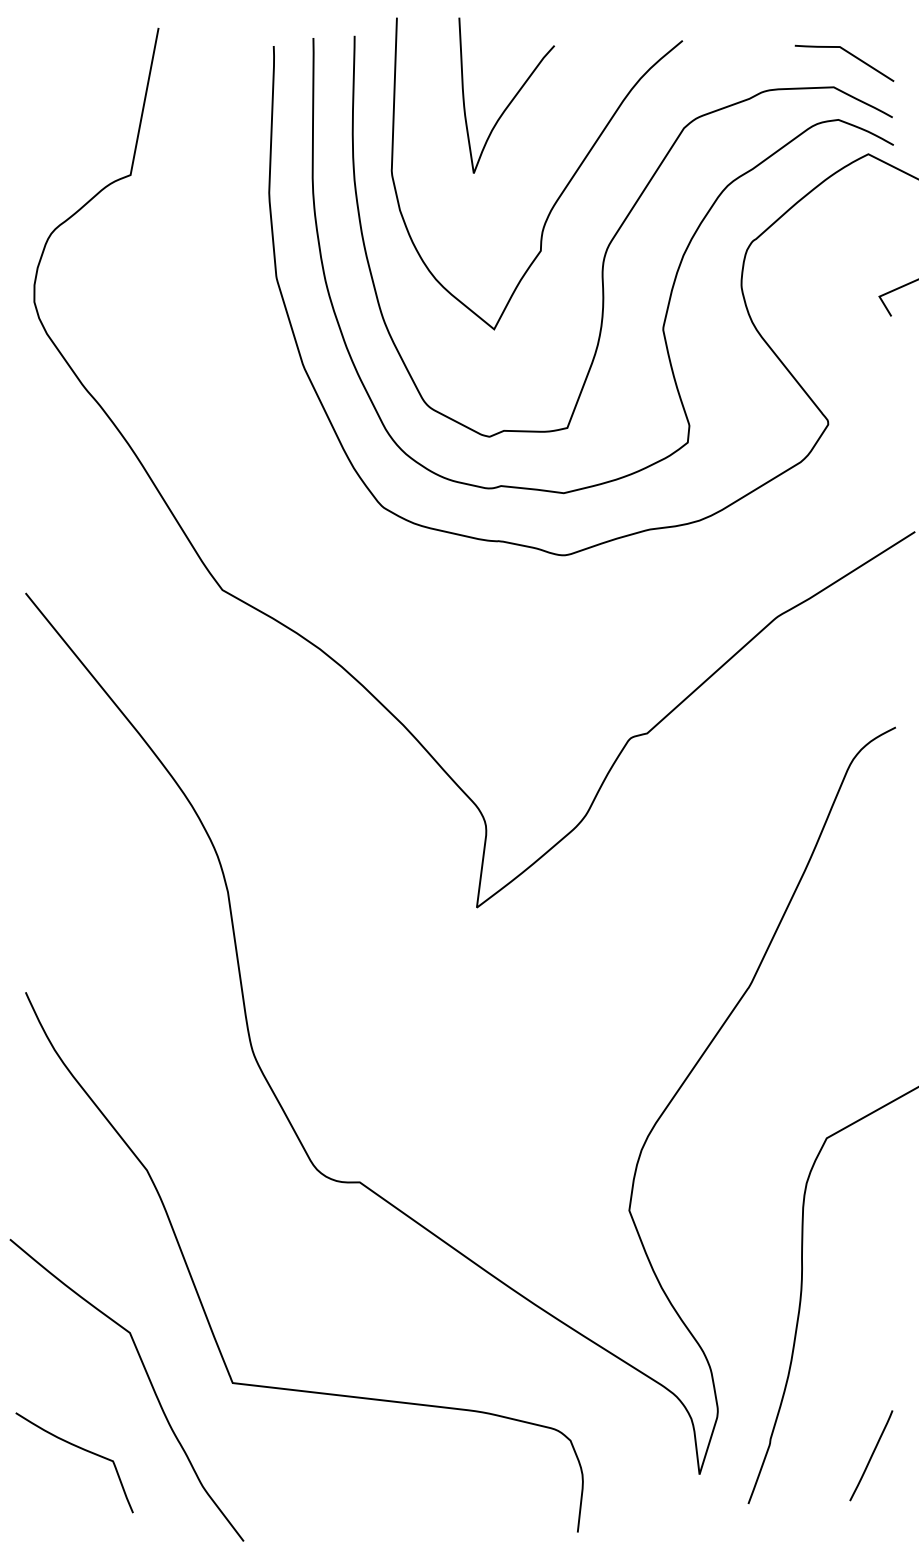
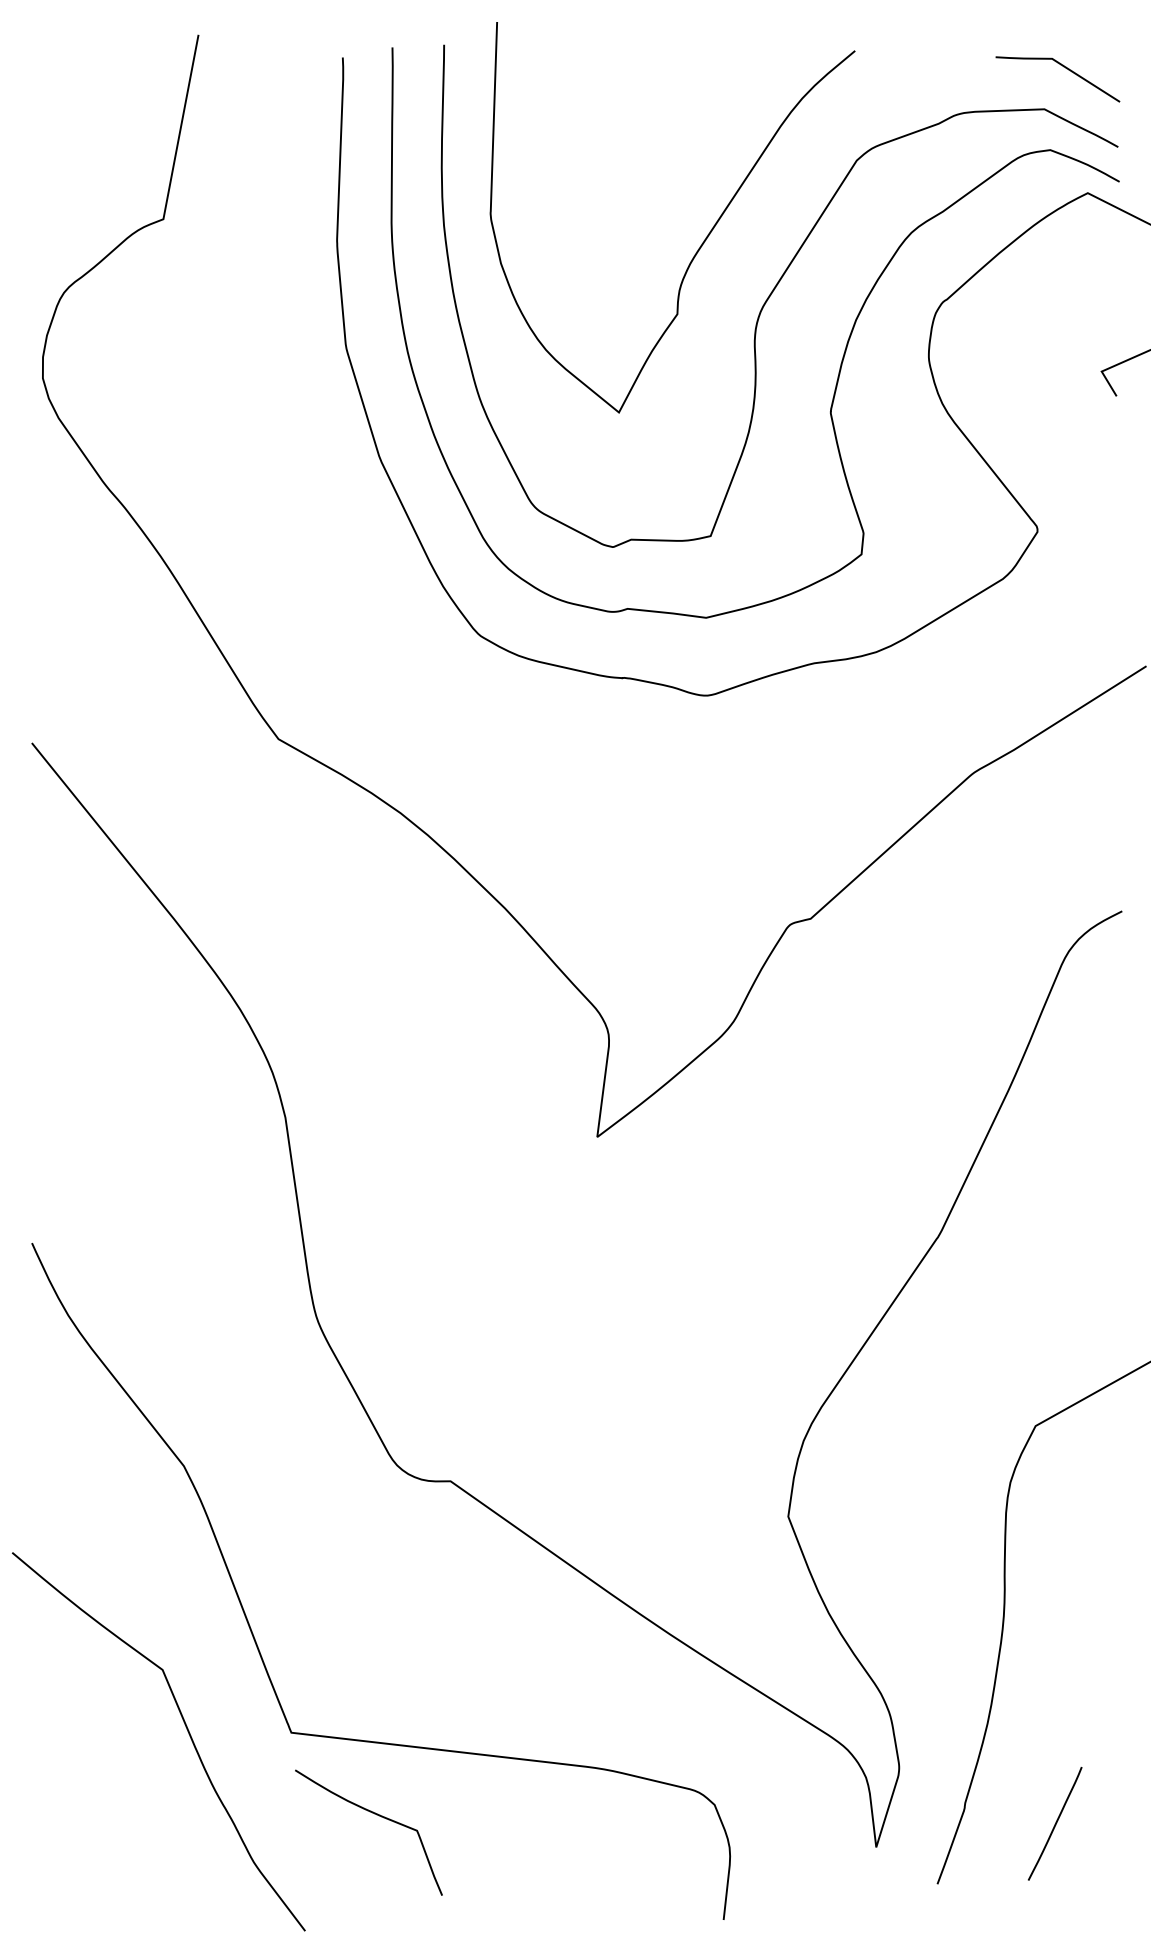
curve: (511, 99) -> (640, 124), removed
curve: (78, 1448) -> (373, 1814), moved
line: (871, 1455) -> (1055, 1823), moved

